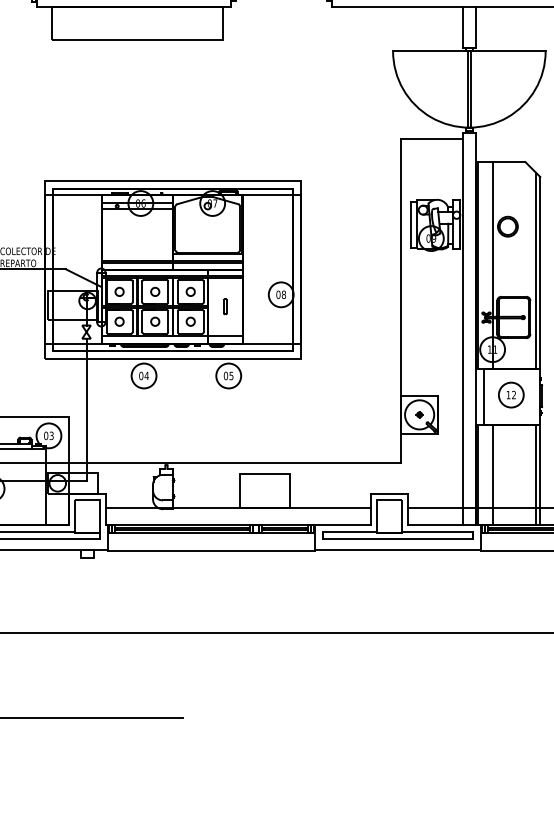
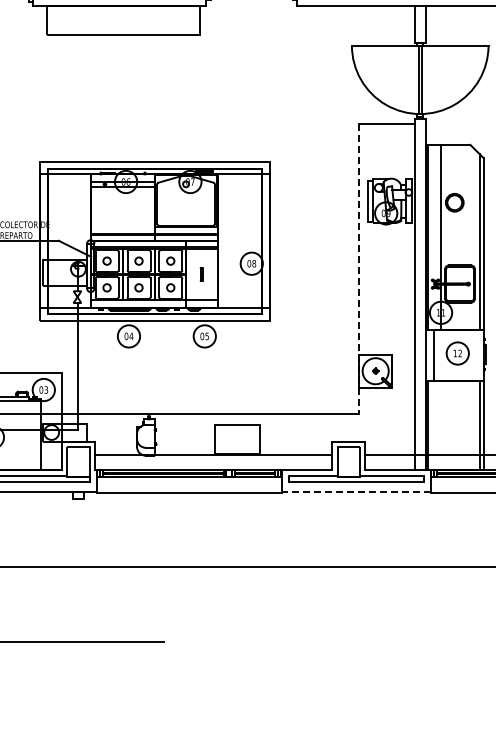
line: (400, 301) -> (358, 269), solid -> dashed
line: (493, 474) -> (441, 424), removed
line: (397, 549) -> (355, 491), solid -> dashed

